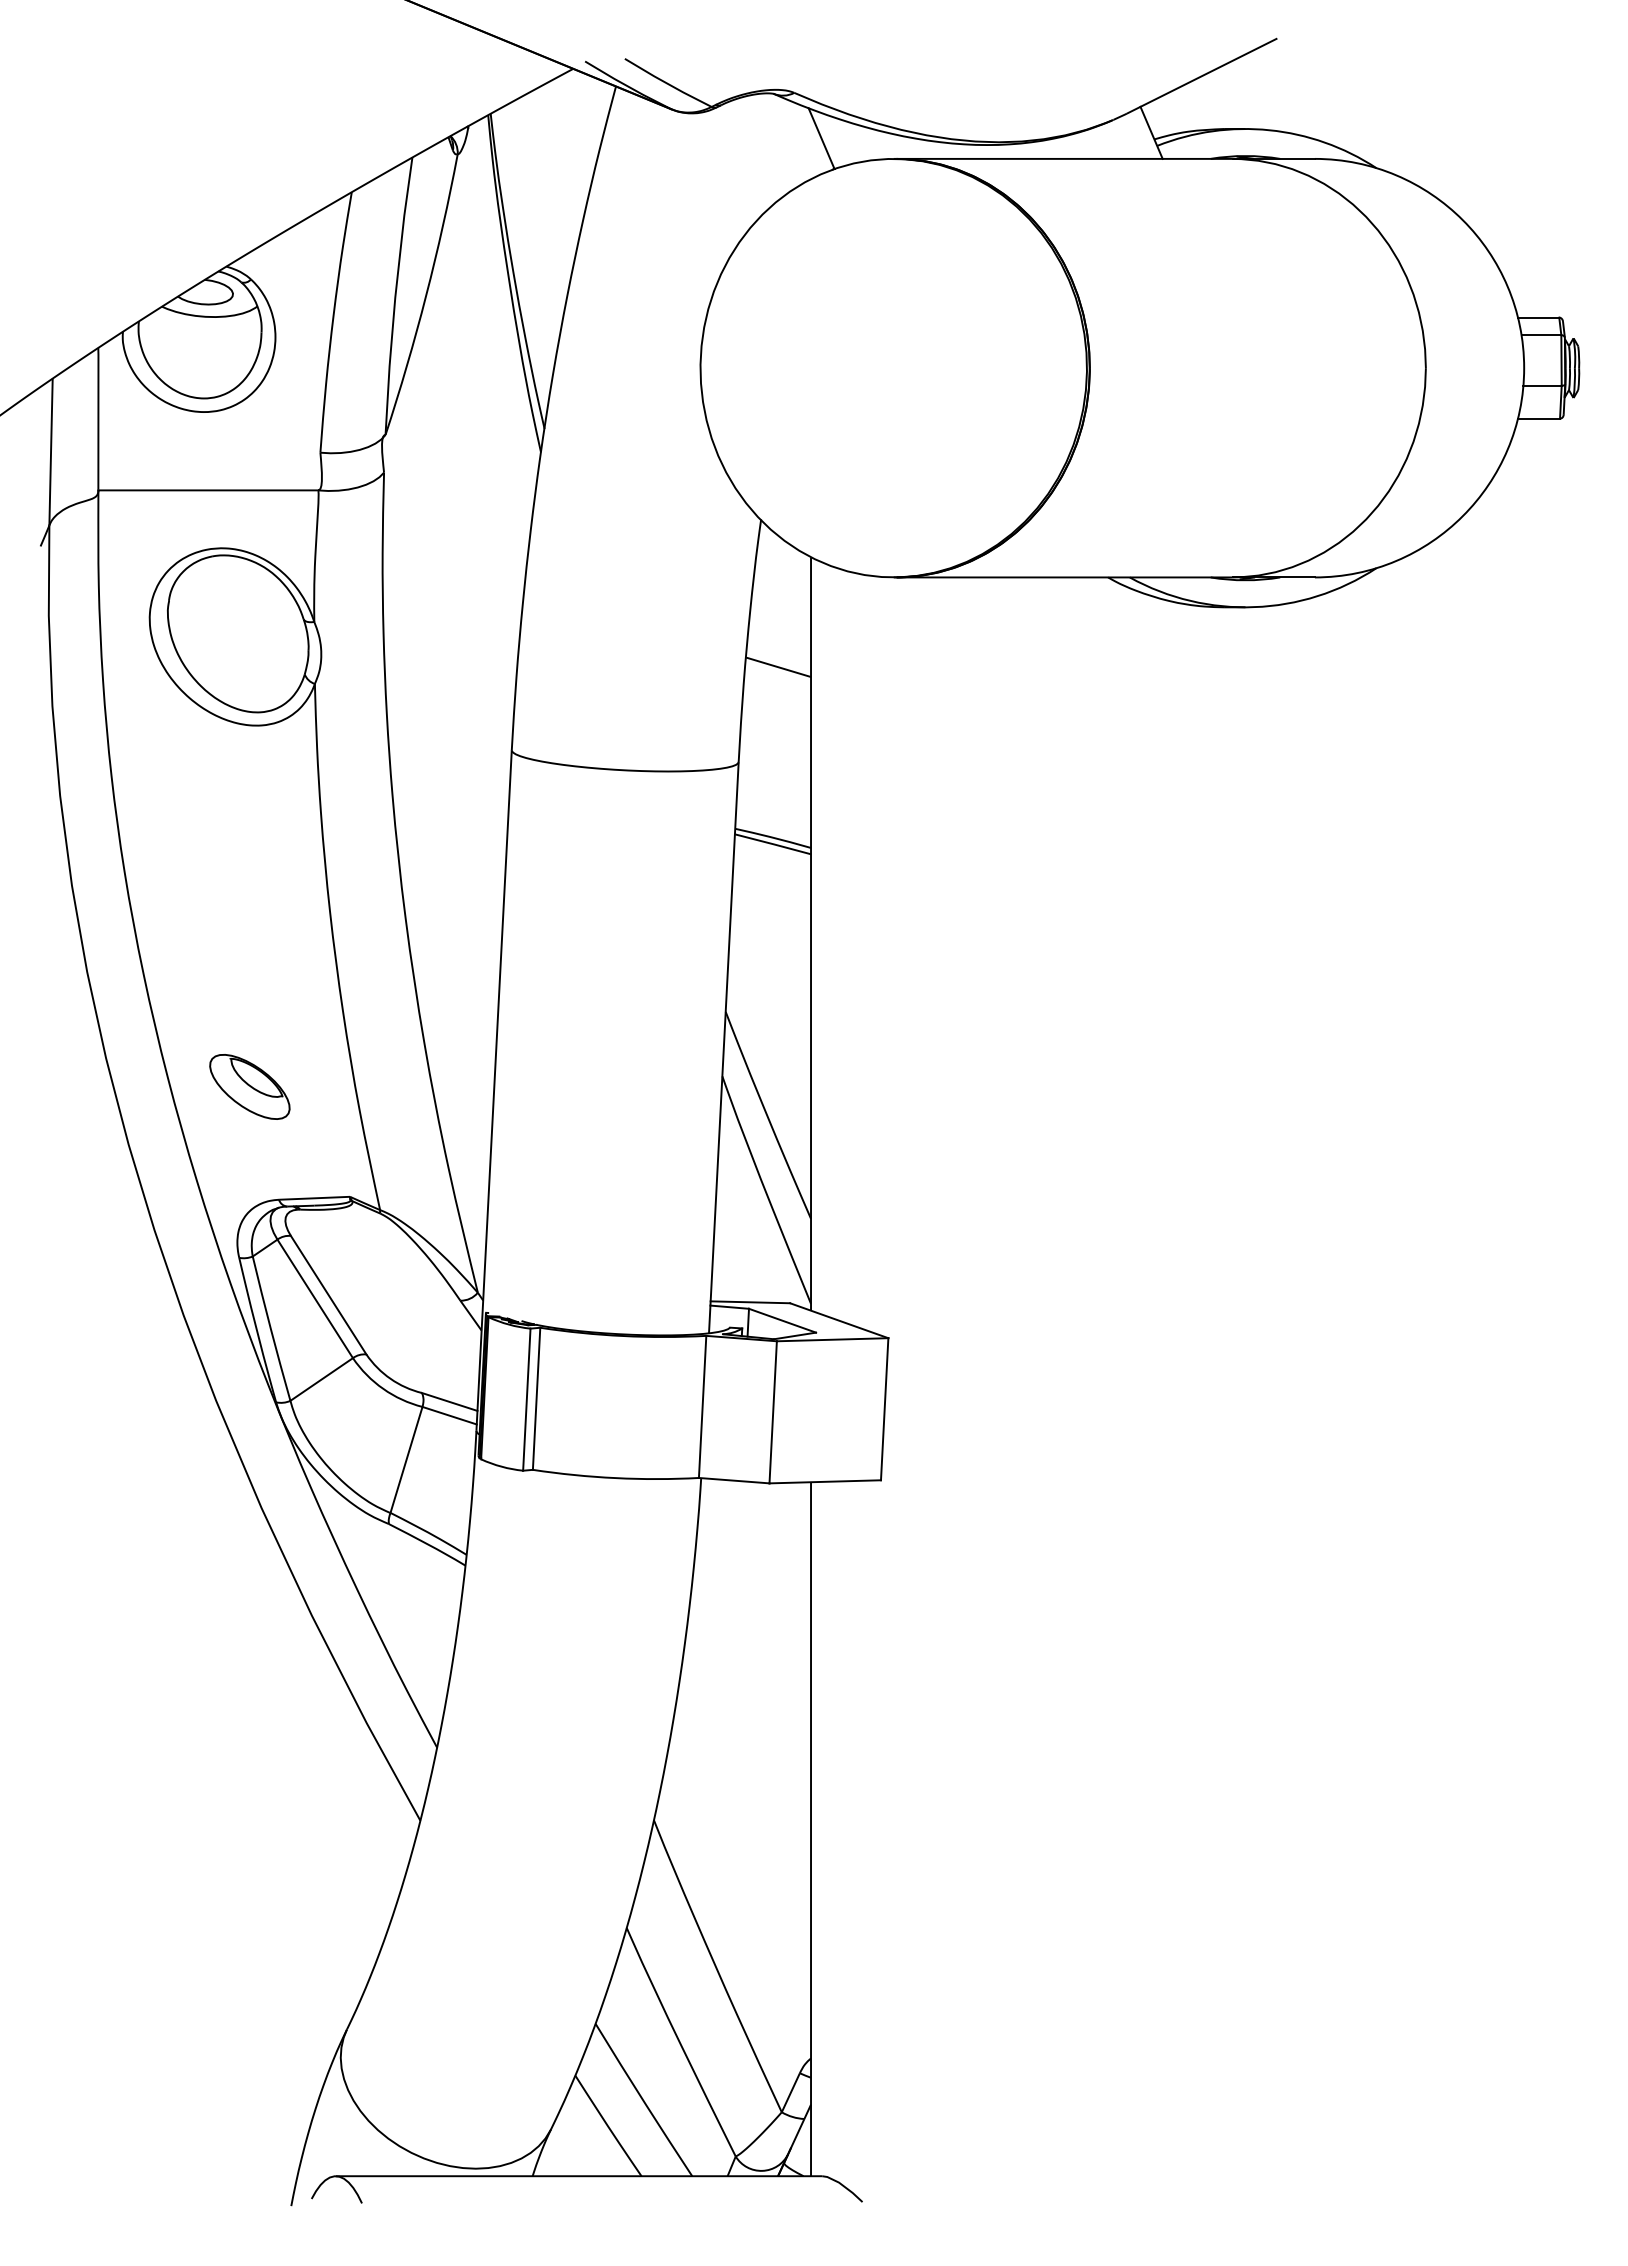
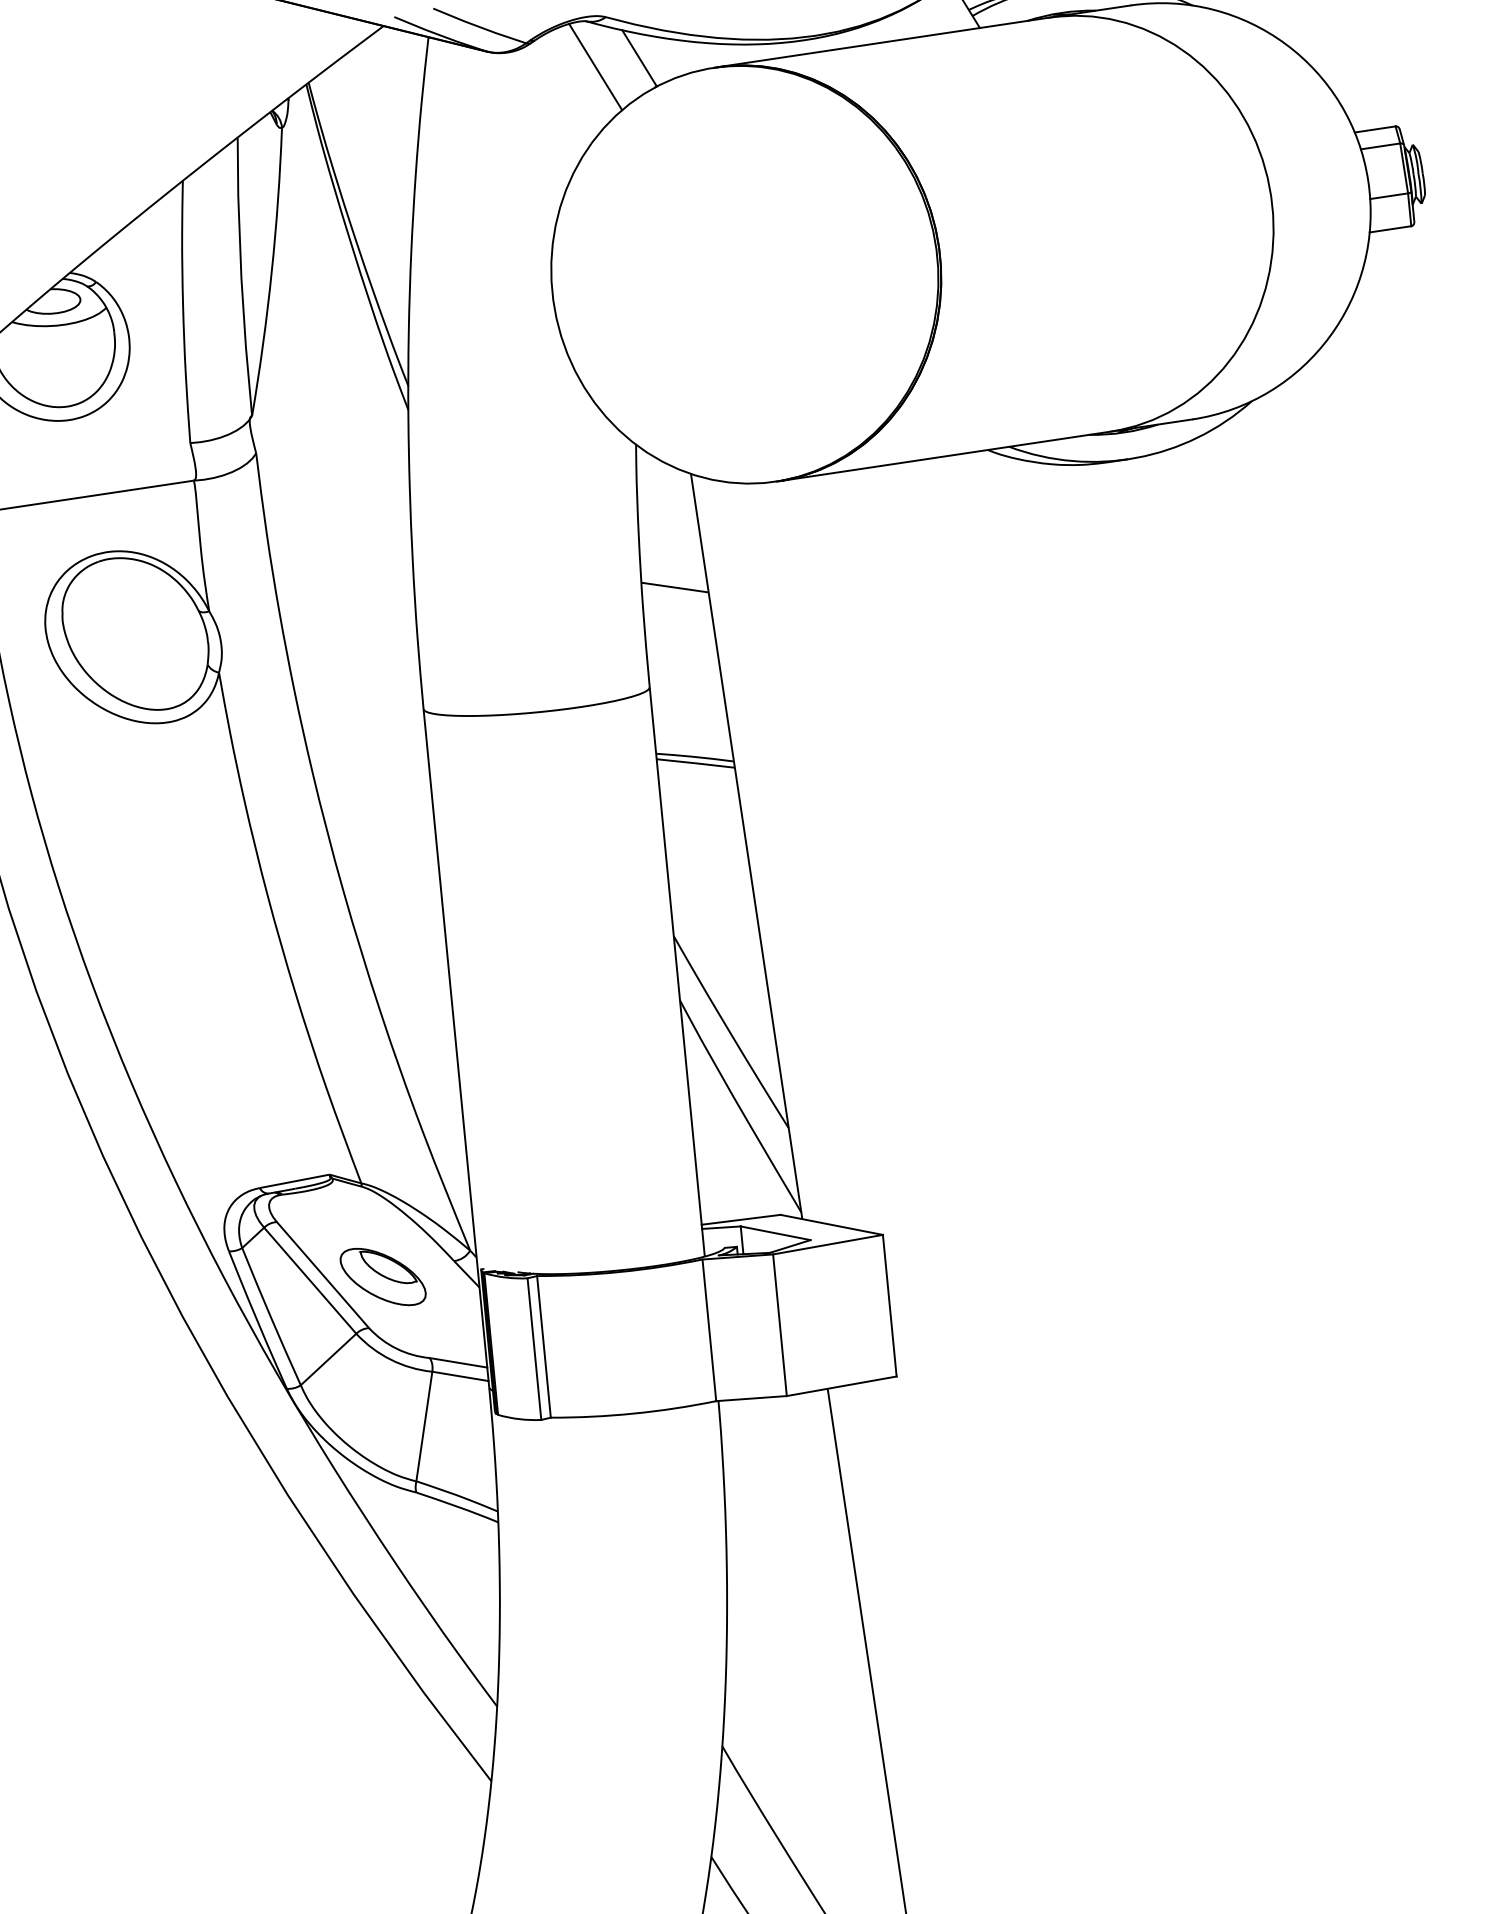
line: (776, 140) -> (595, 66), added
part: (249, 1086) -> (382, 1276), moved

